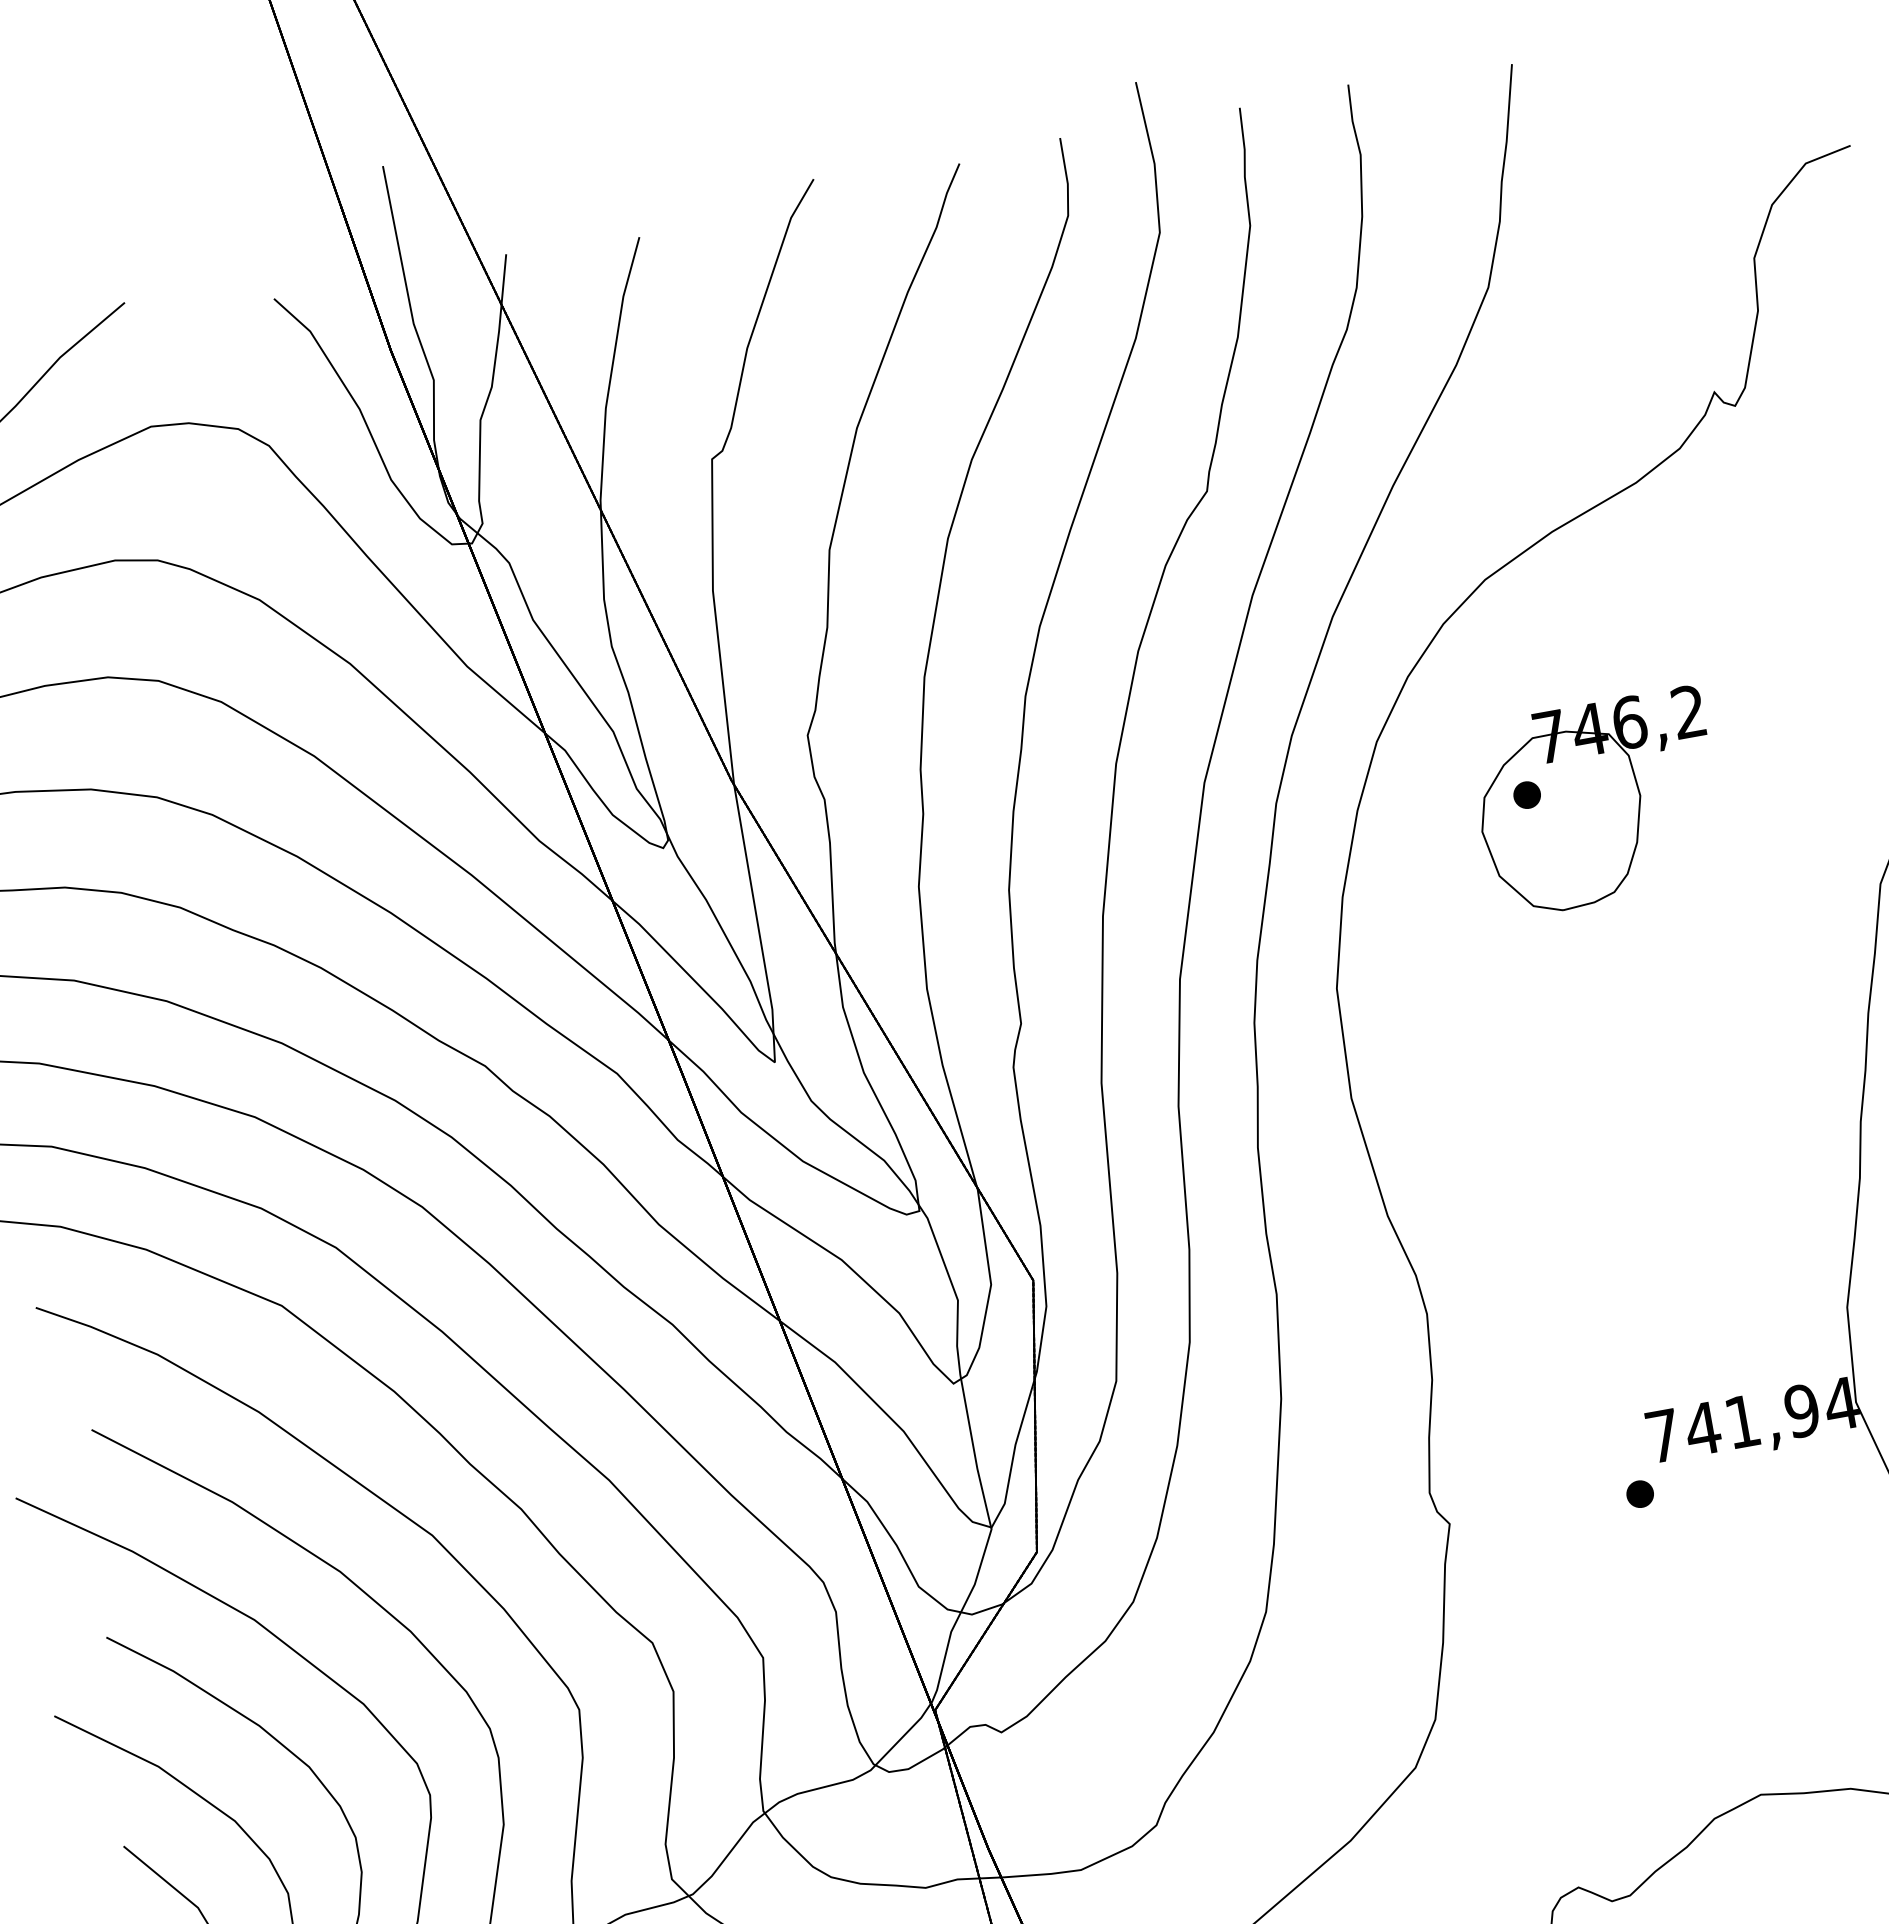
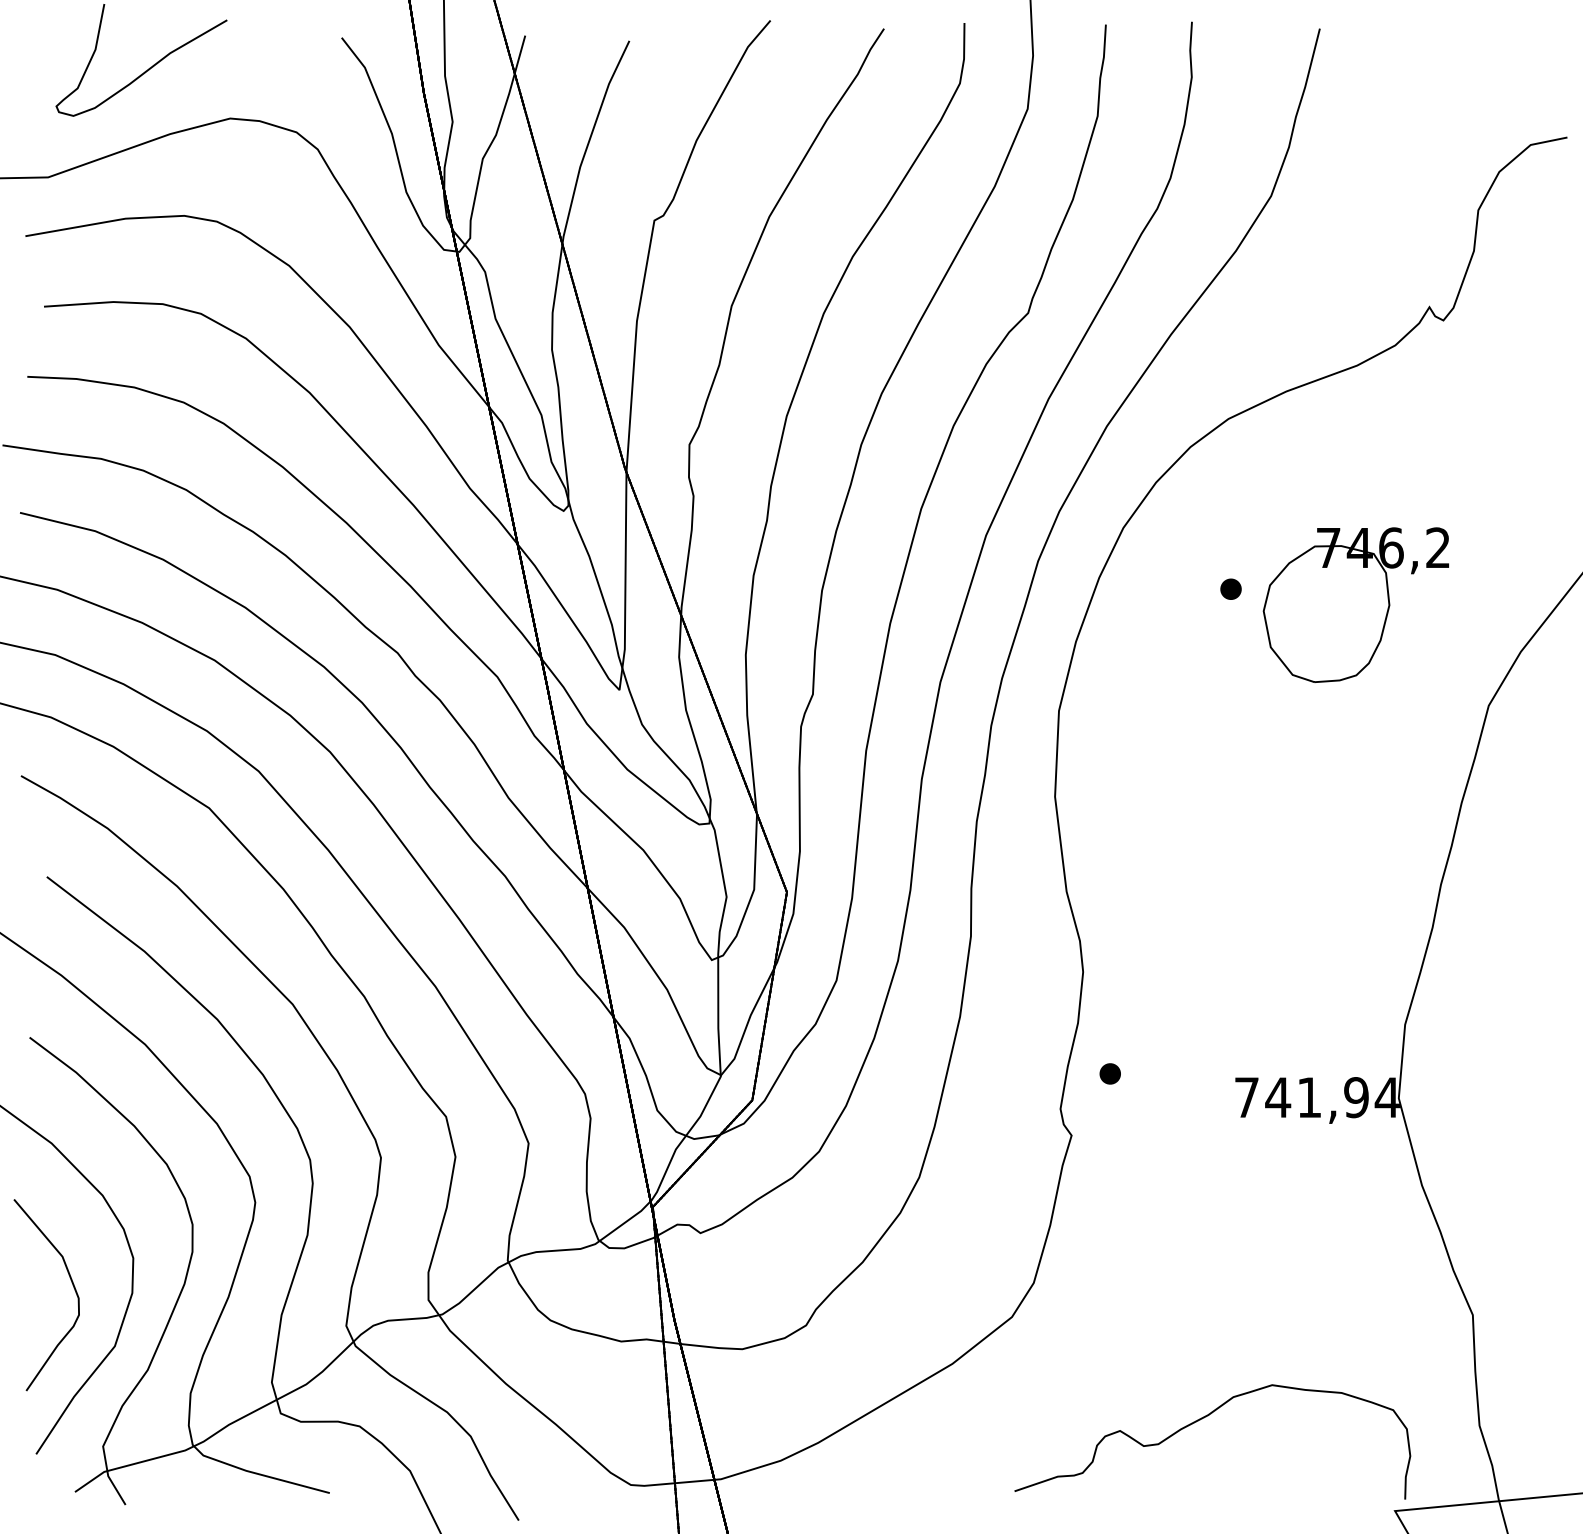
part: (1597, 802) -> (1355, 604), moved
part: (1639, 1493) -> (1109, 1073), moved

